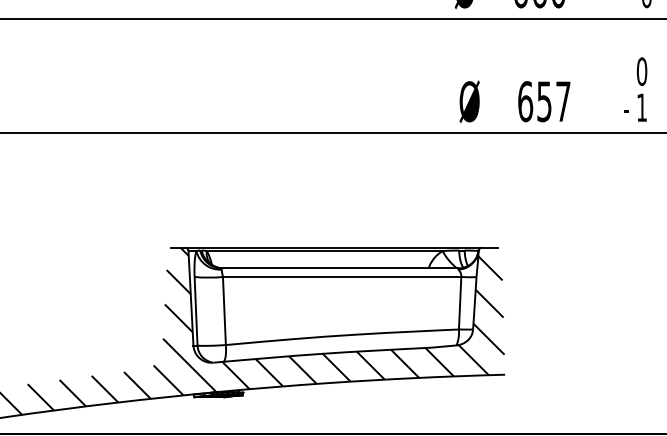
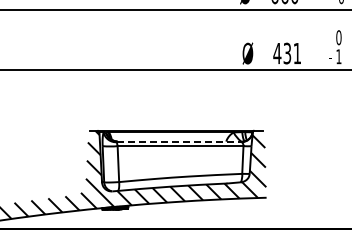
text: (542, 101) -> (286, 53), 657 -> 431
line: (340, 268) -> (179, 141), solid -> dashed

